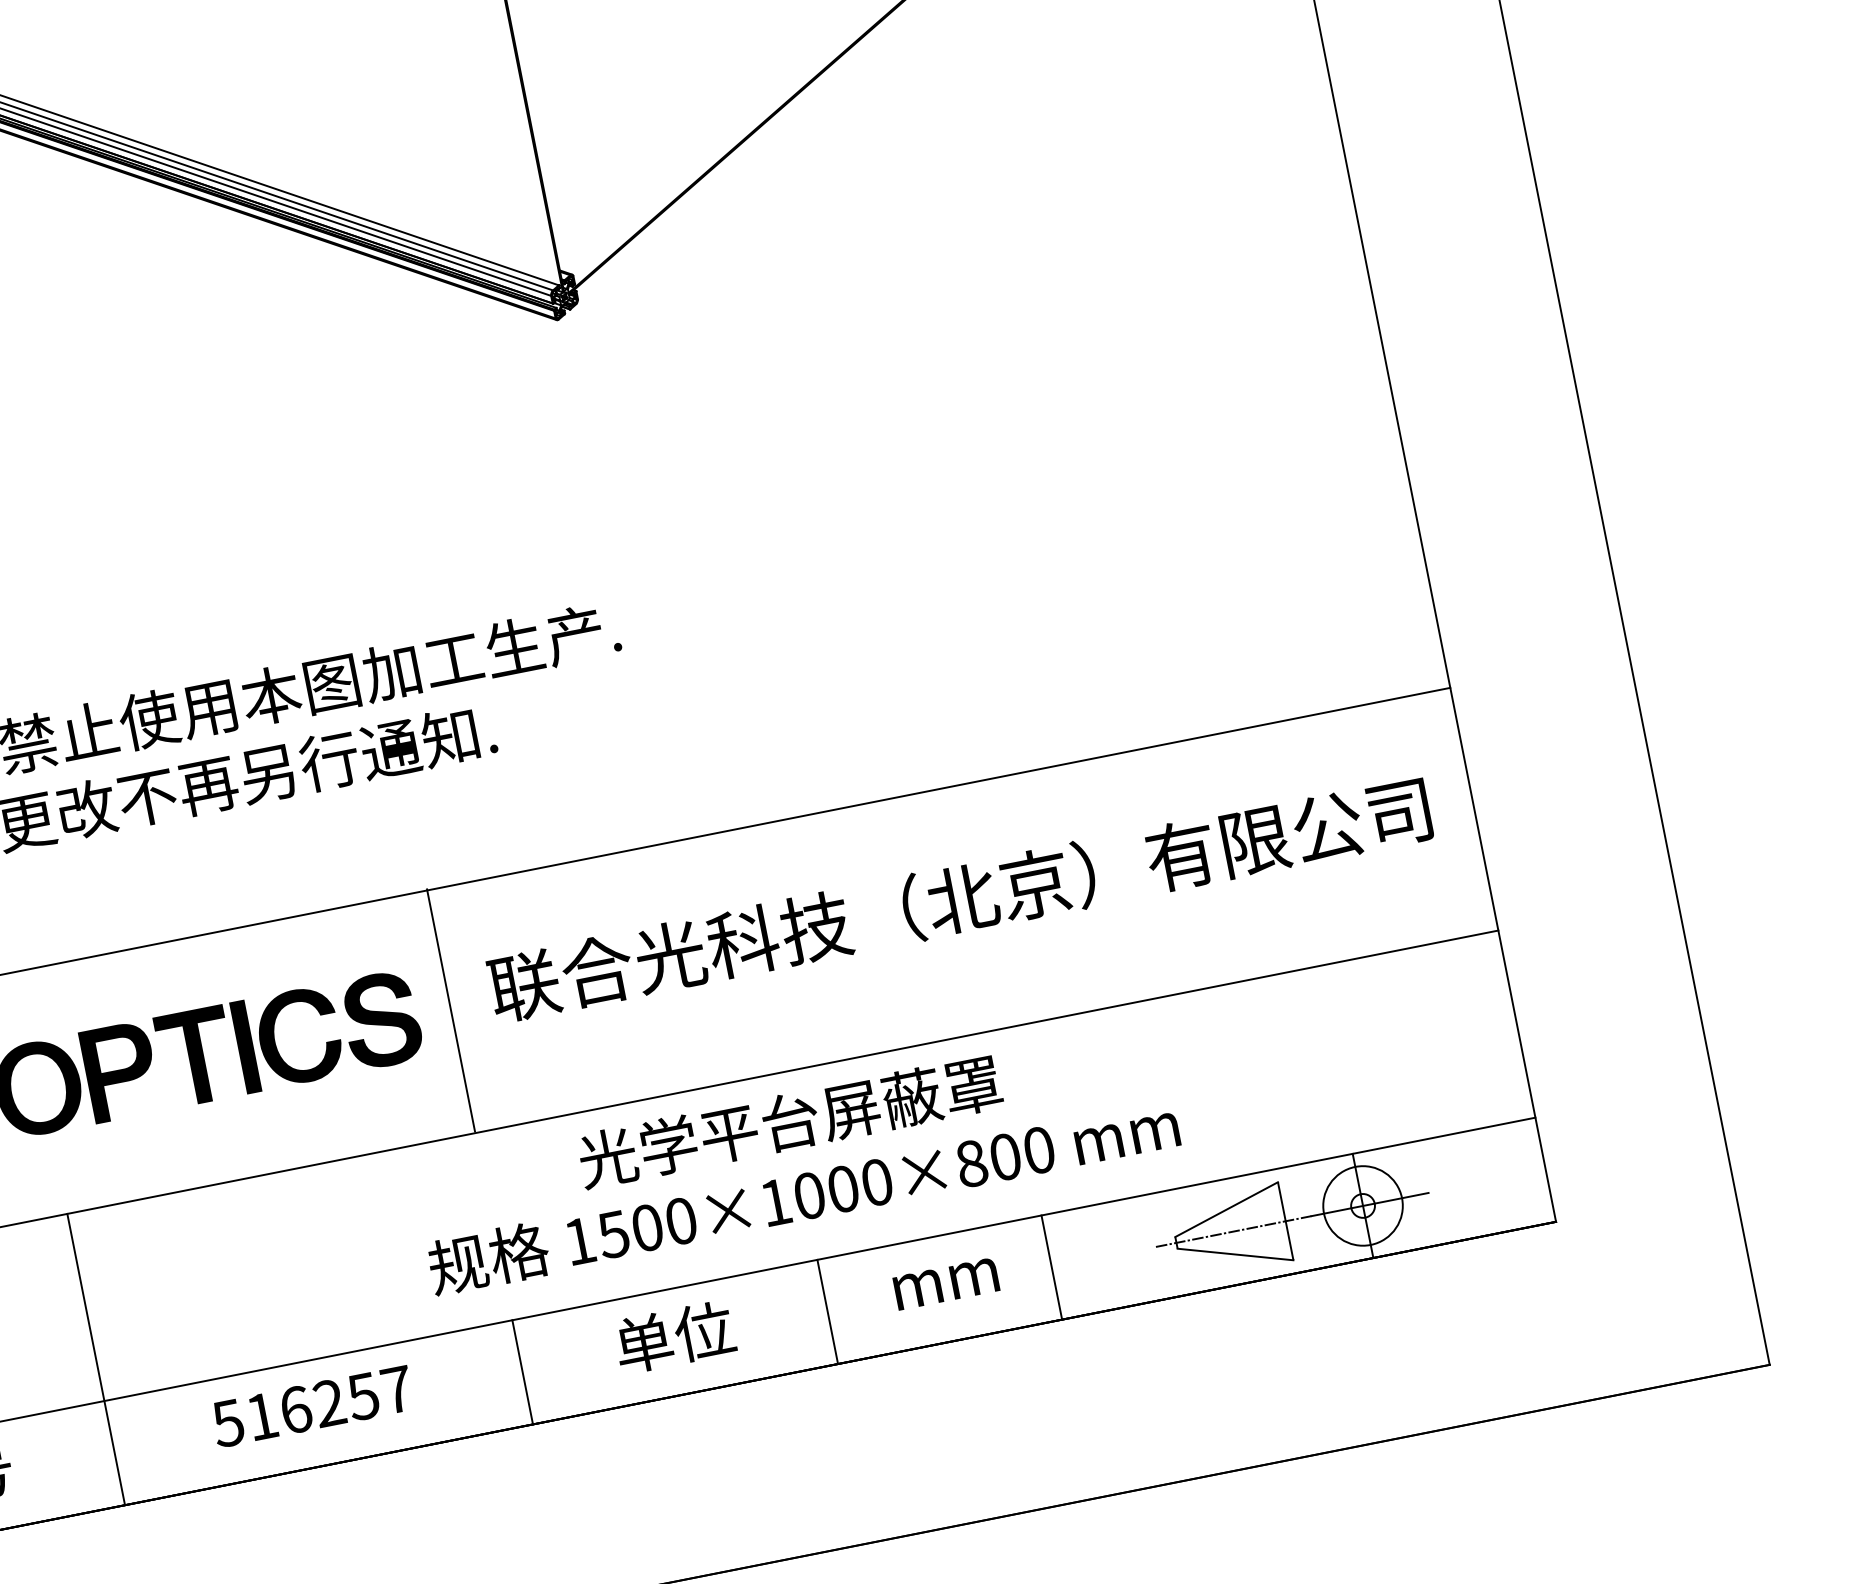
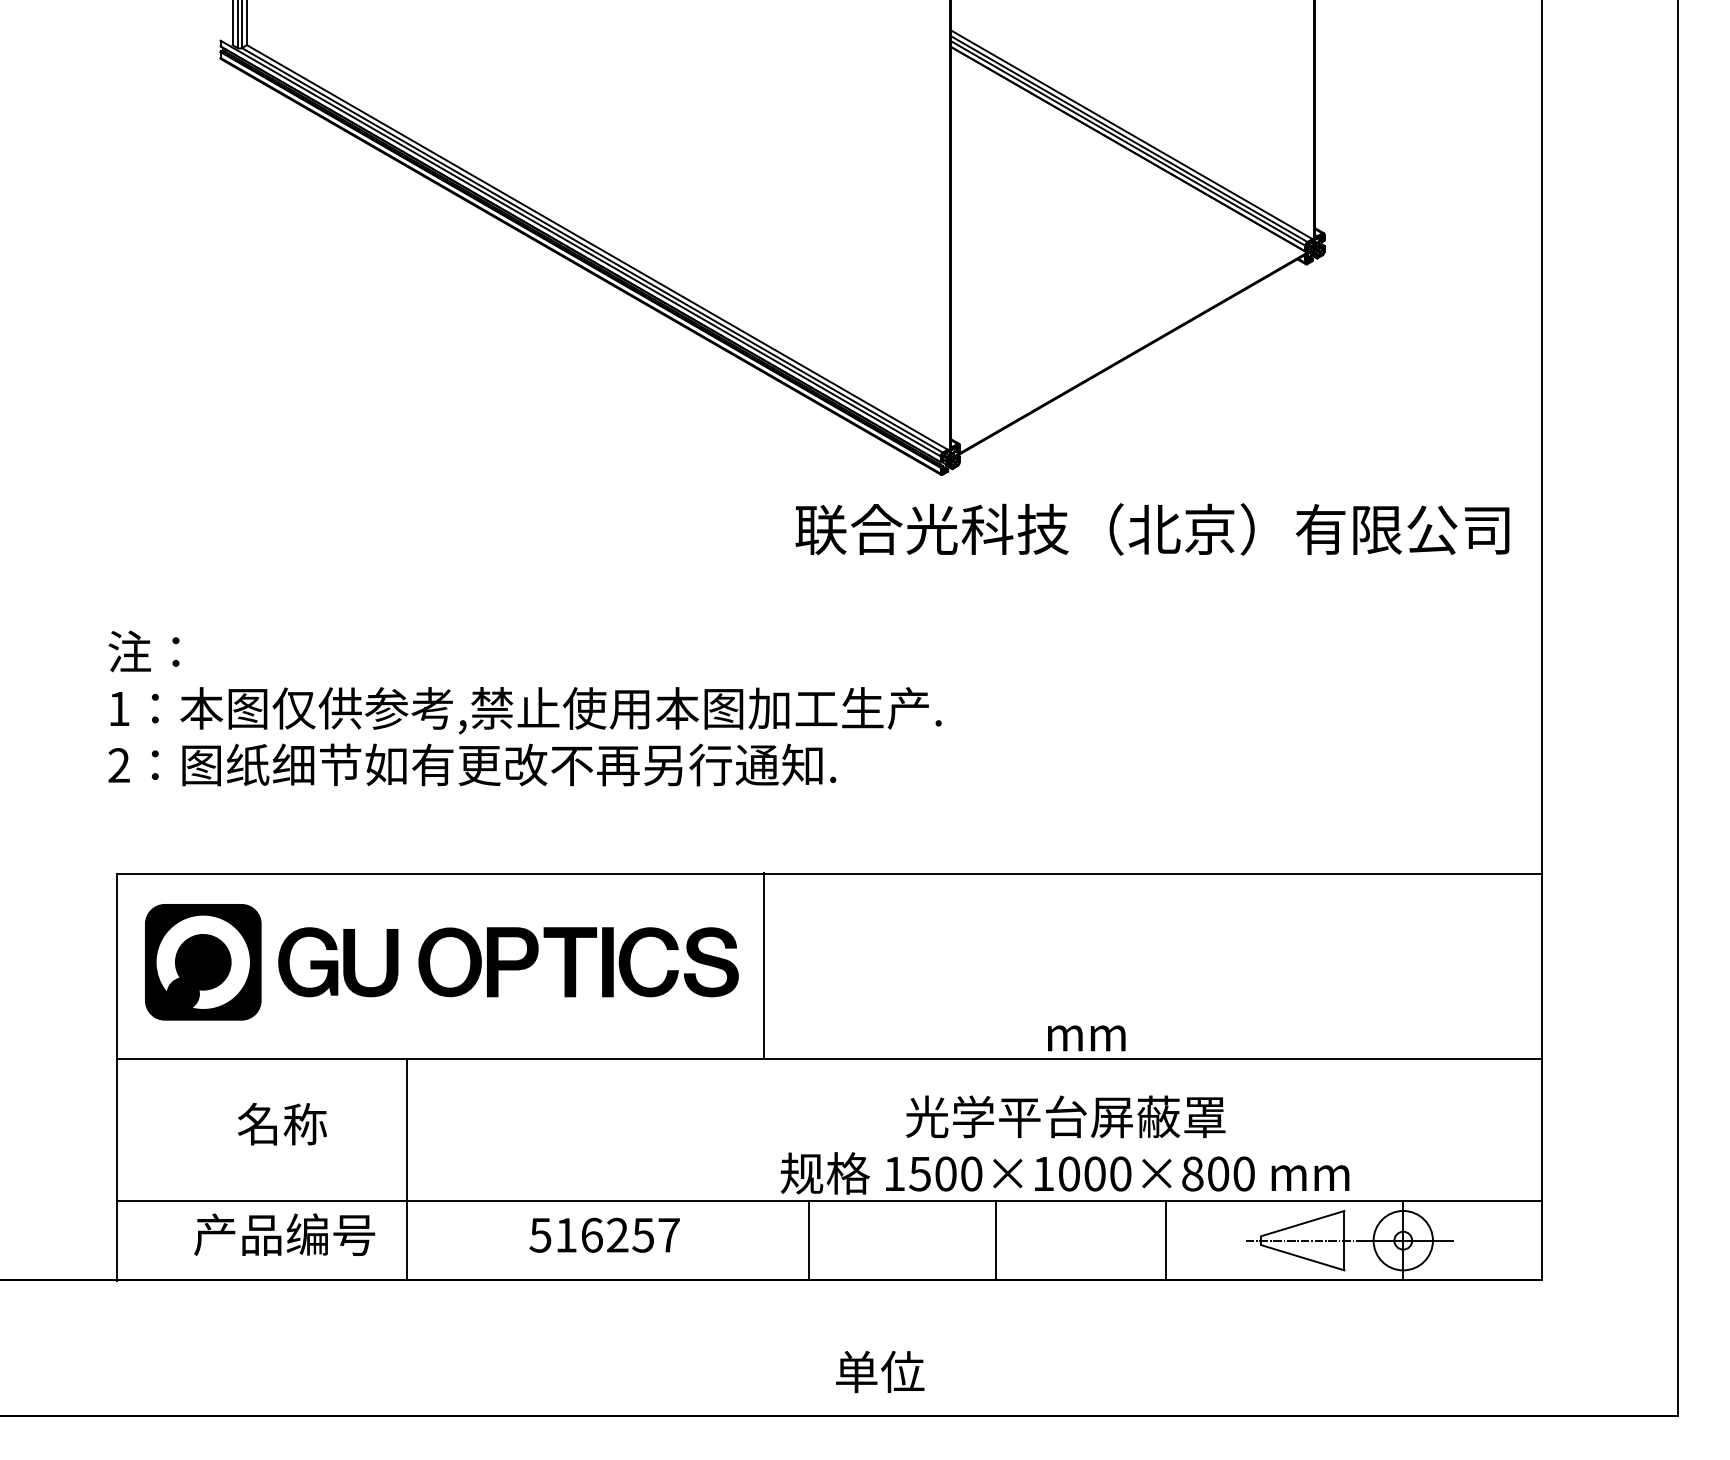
text: (959, 899) -> (1152, 529), moved
text: (795, 1158) -> (1064, 1144), moved
text: (946, 1284) -> (1086, 1038), moved
text: (675, 1337) -> (880, 1372), moved
line: (96, 1359) -> (407, 1169), moved
line: (522, 1372) -> (808, 1240), moved

